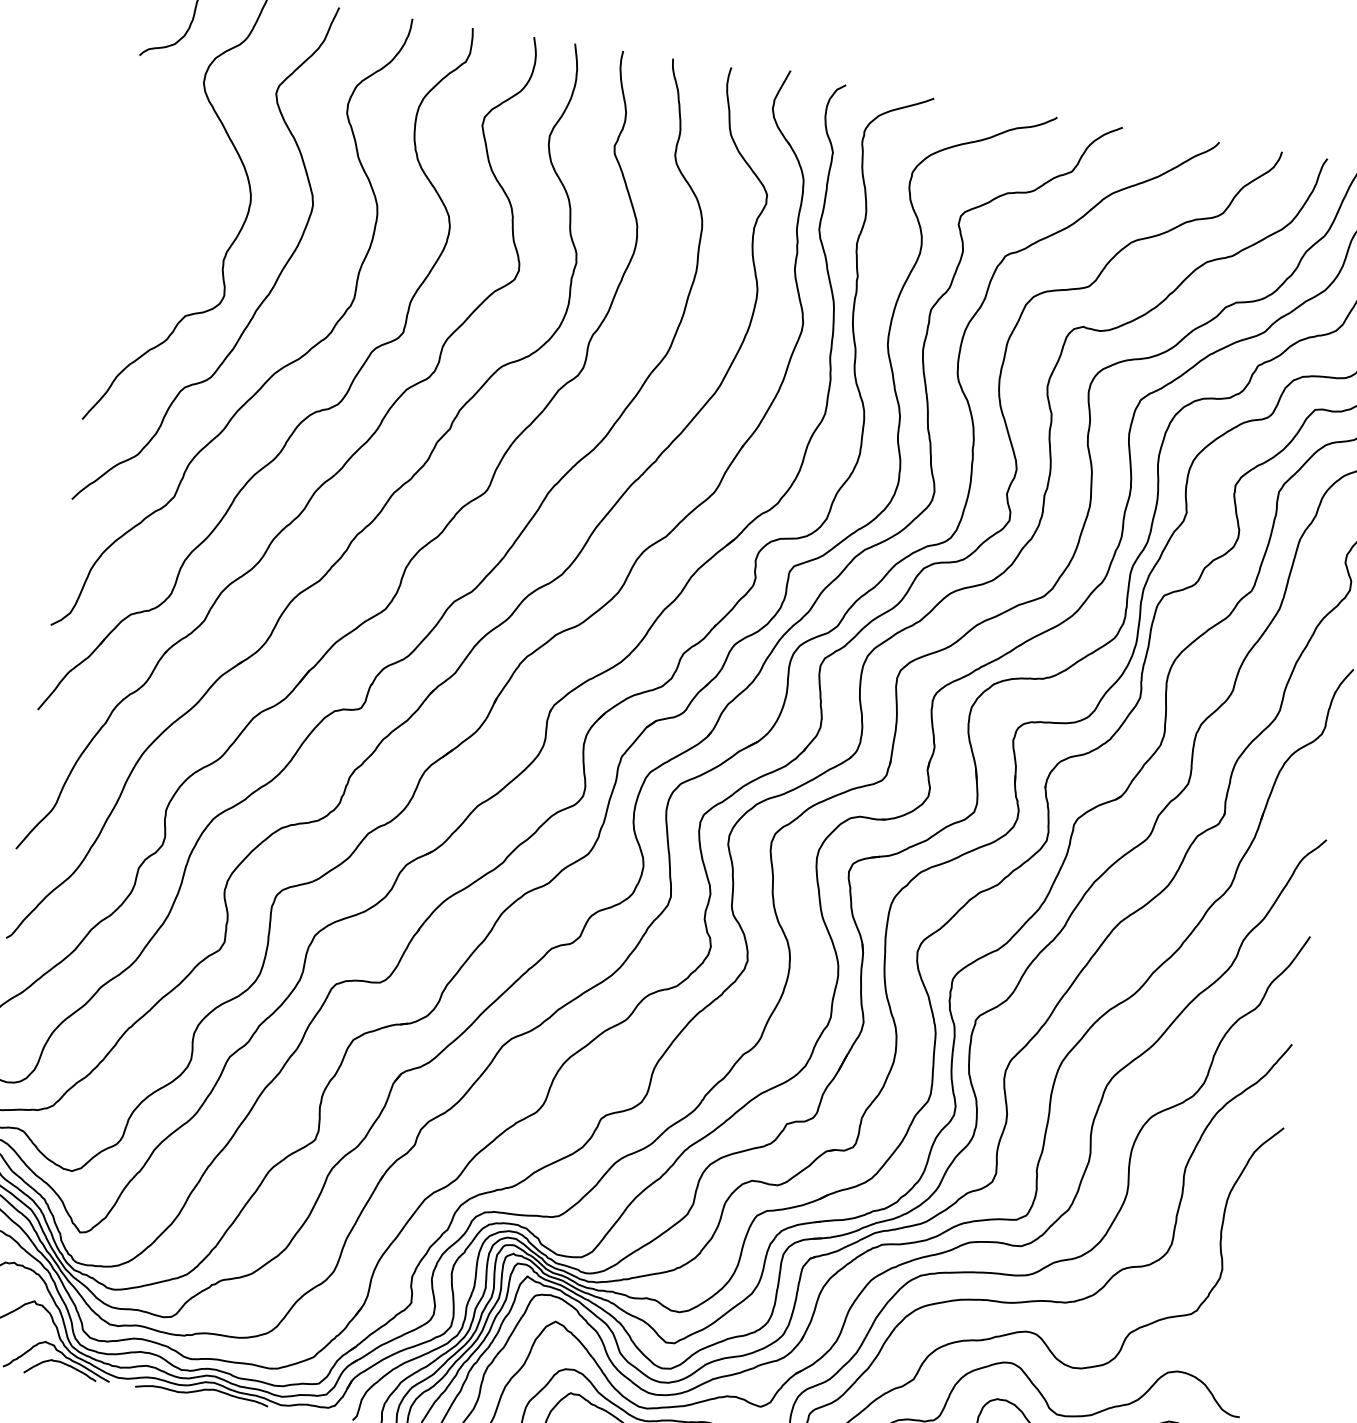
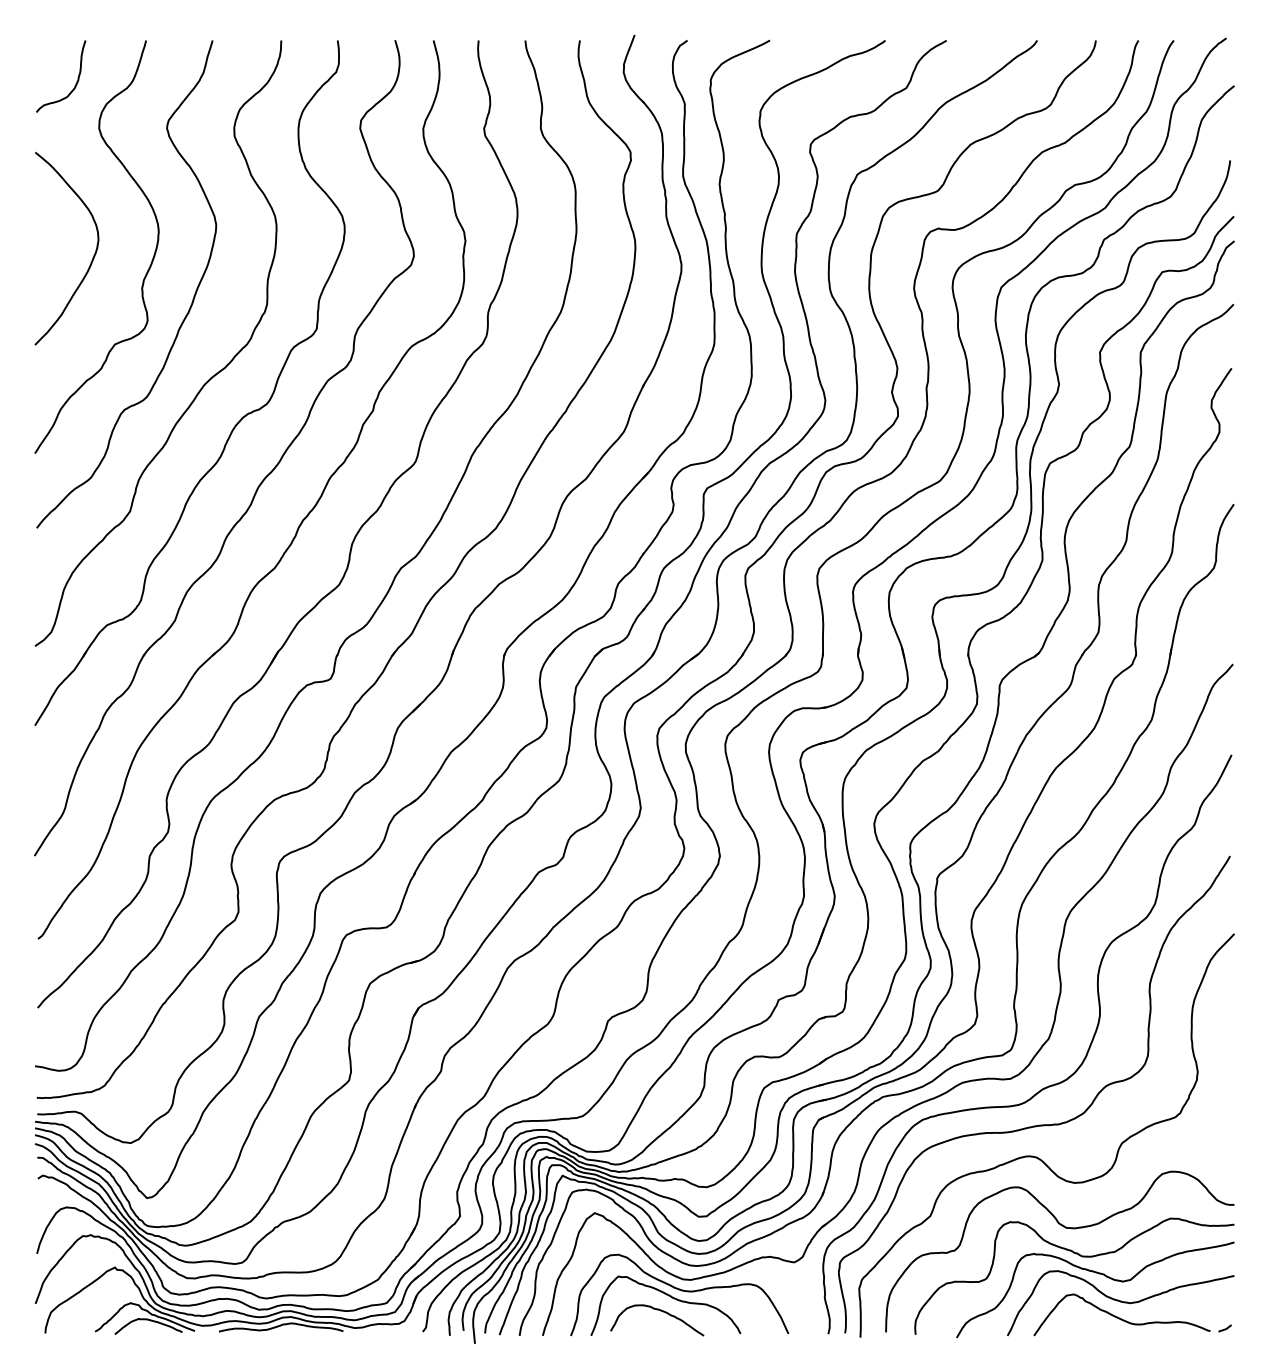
curve: (175, 219) -> (92, 257), added

